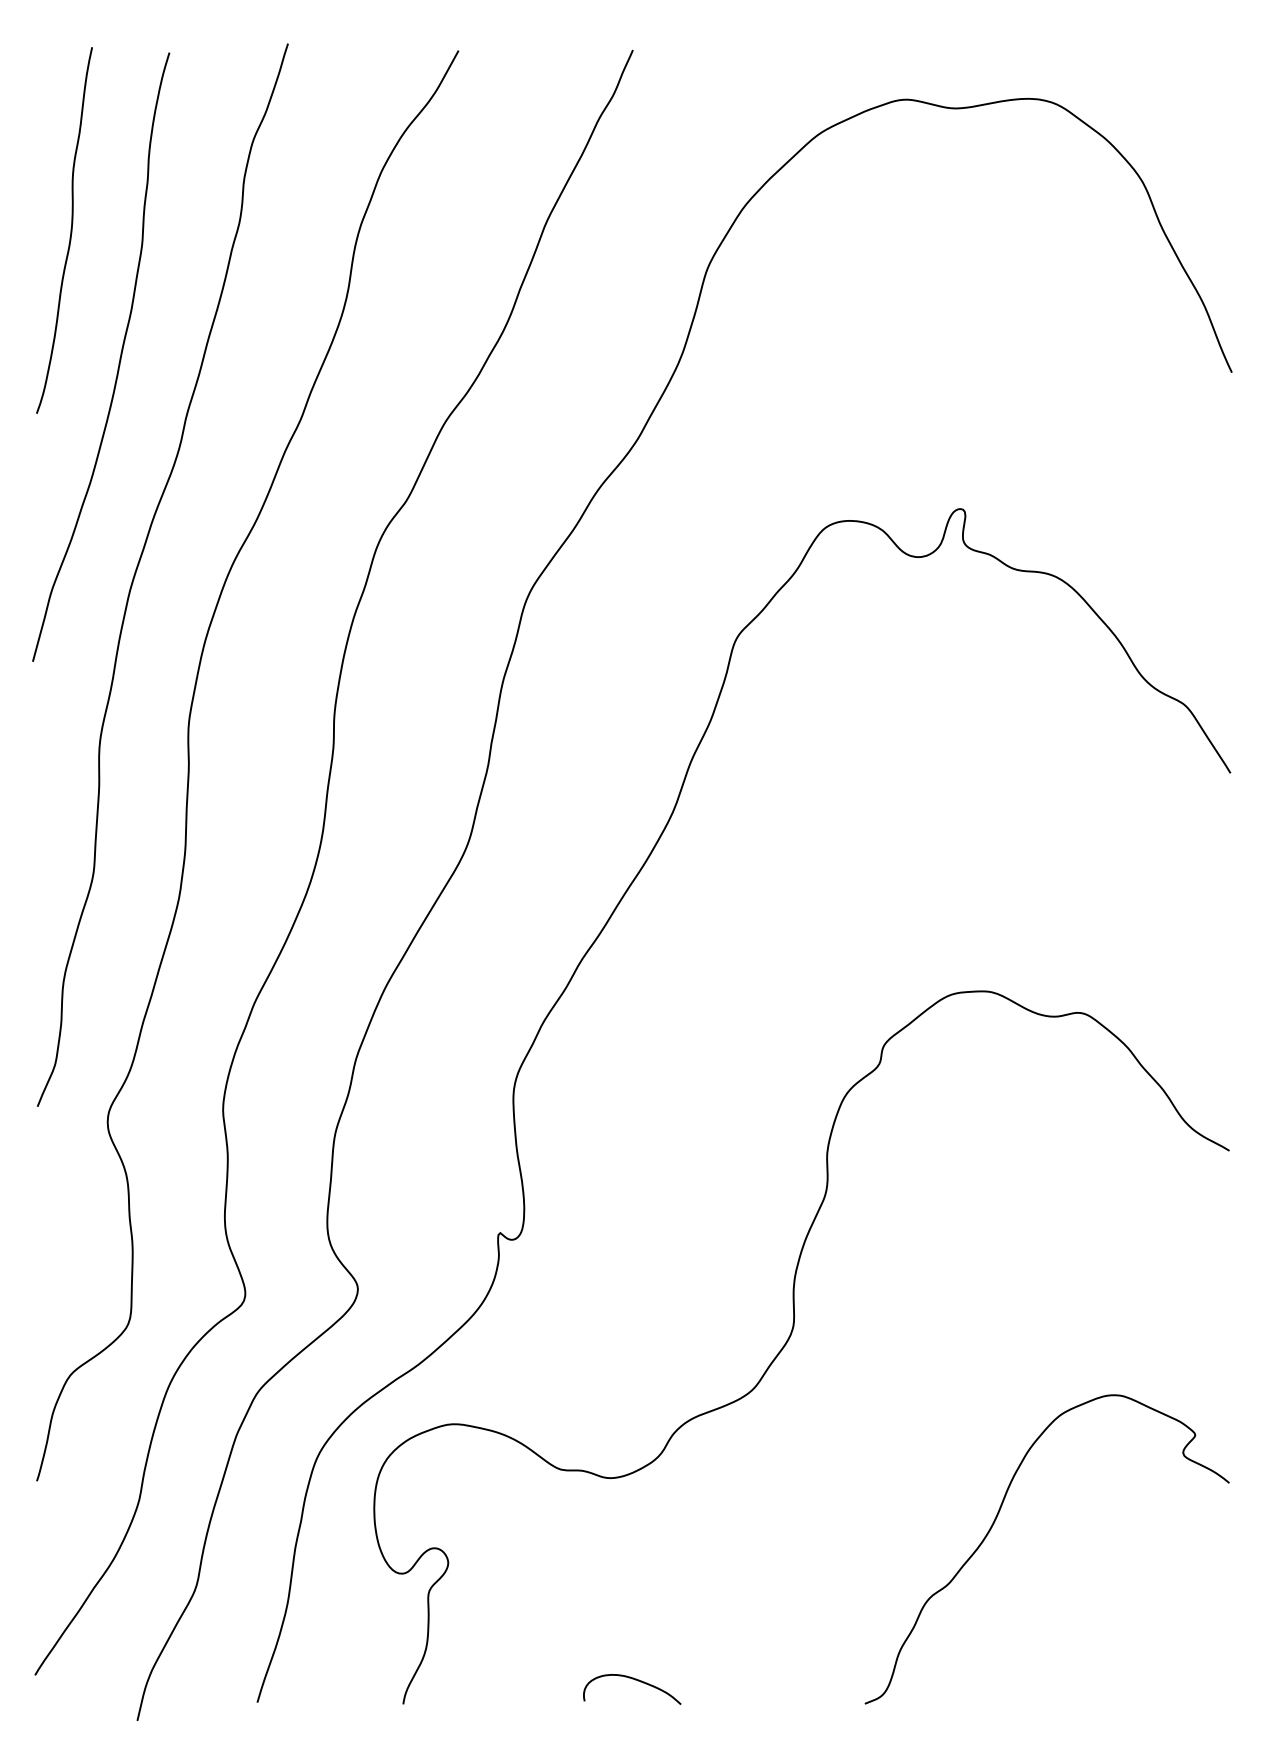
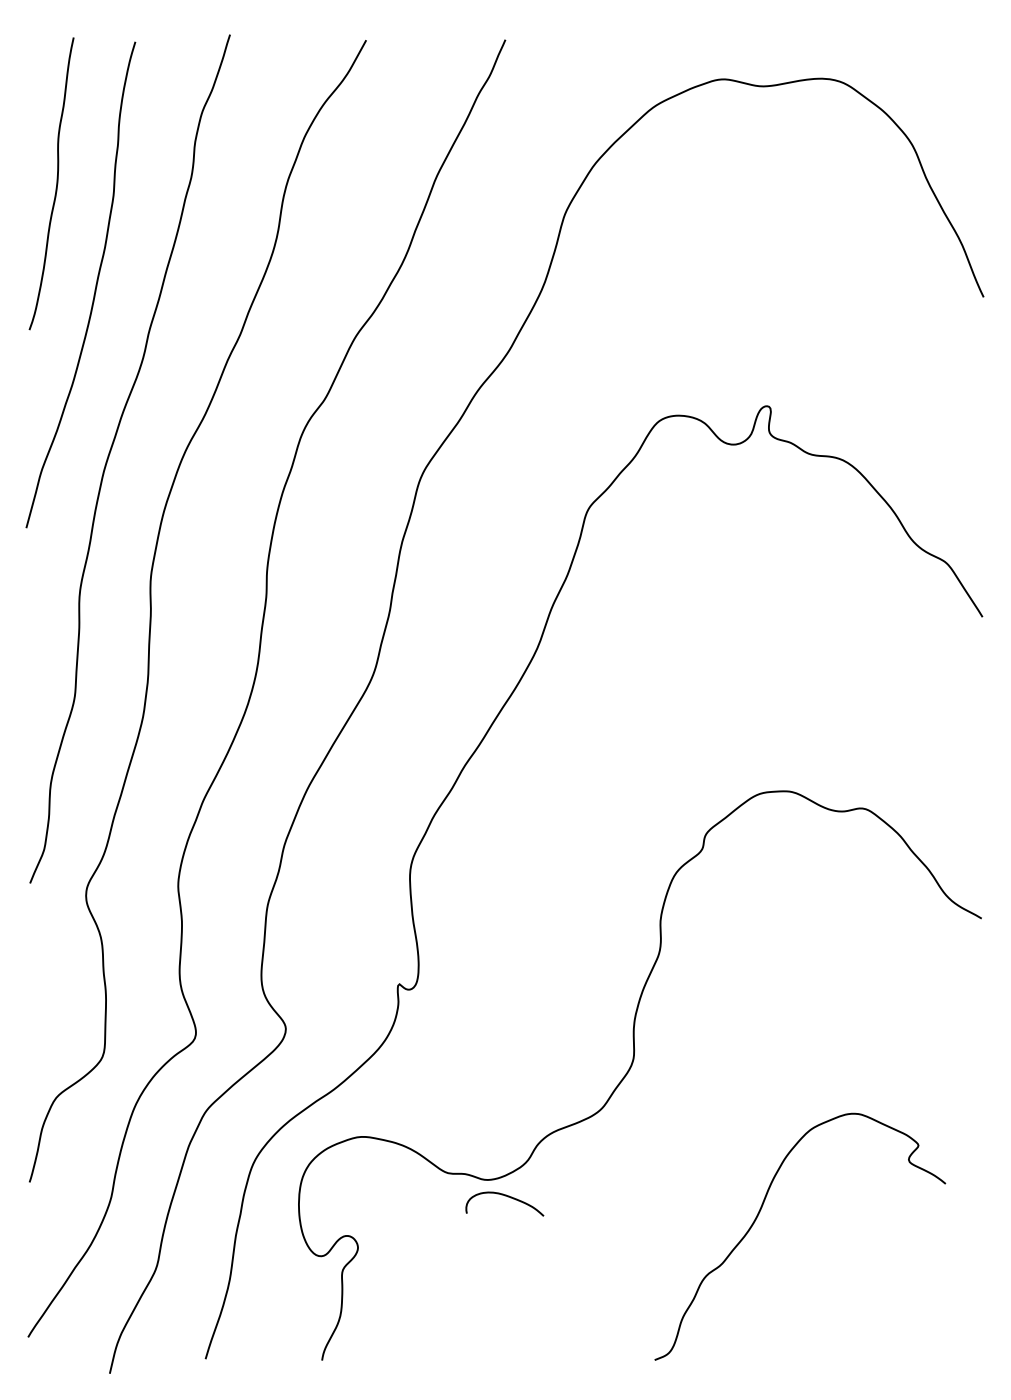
curve: (994, 1523) -> (758, 1216), moved
curve: (635, 1680) -> (507, 1197), moved

